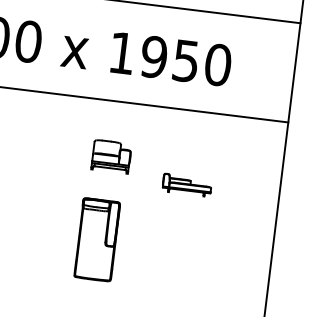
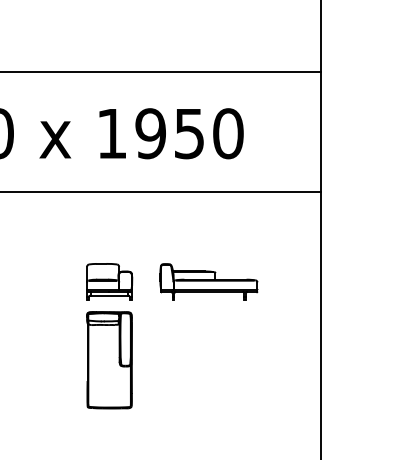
part: (111, 156) -> (109, 281), moved
part: (186, 184) -> (208, 281), size x1.67

